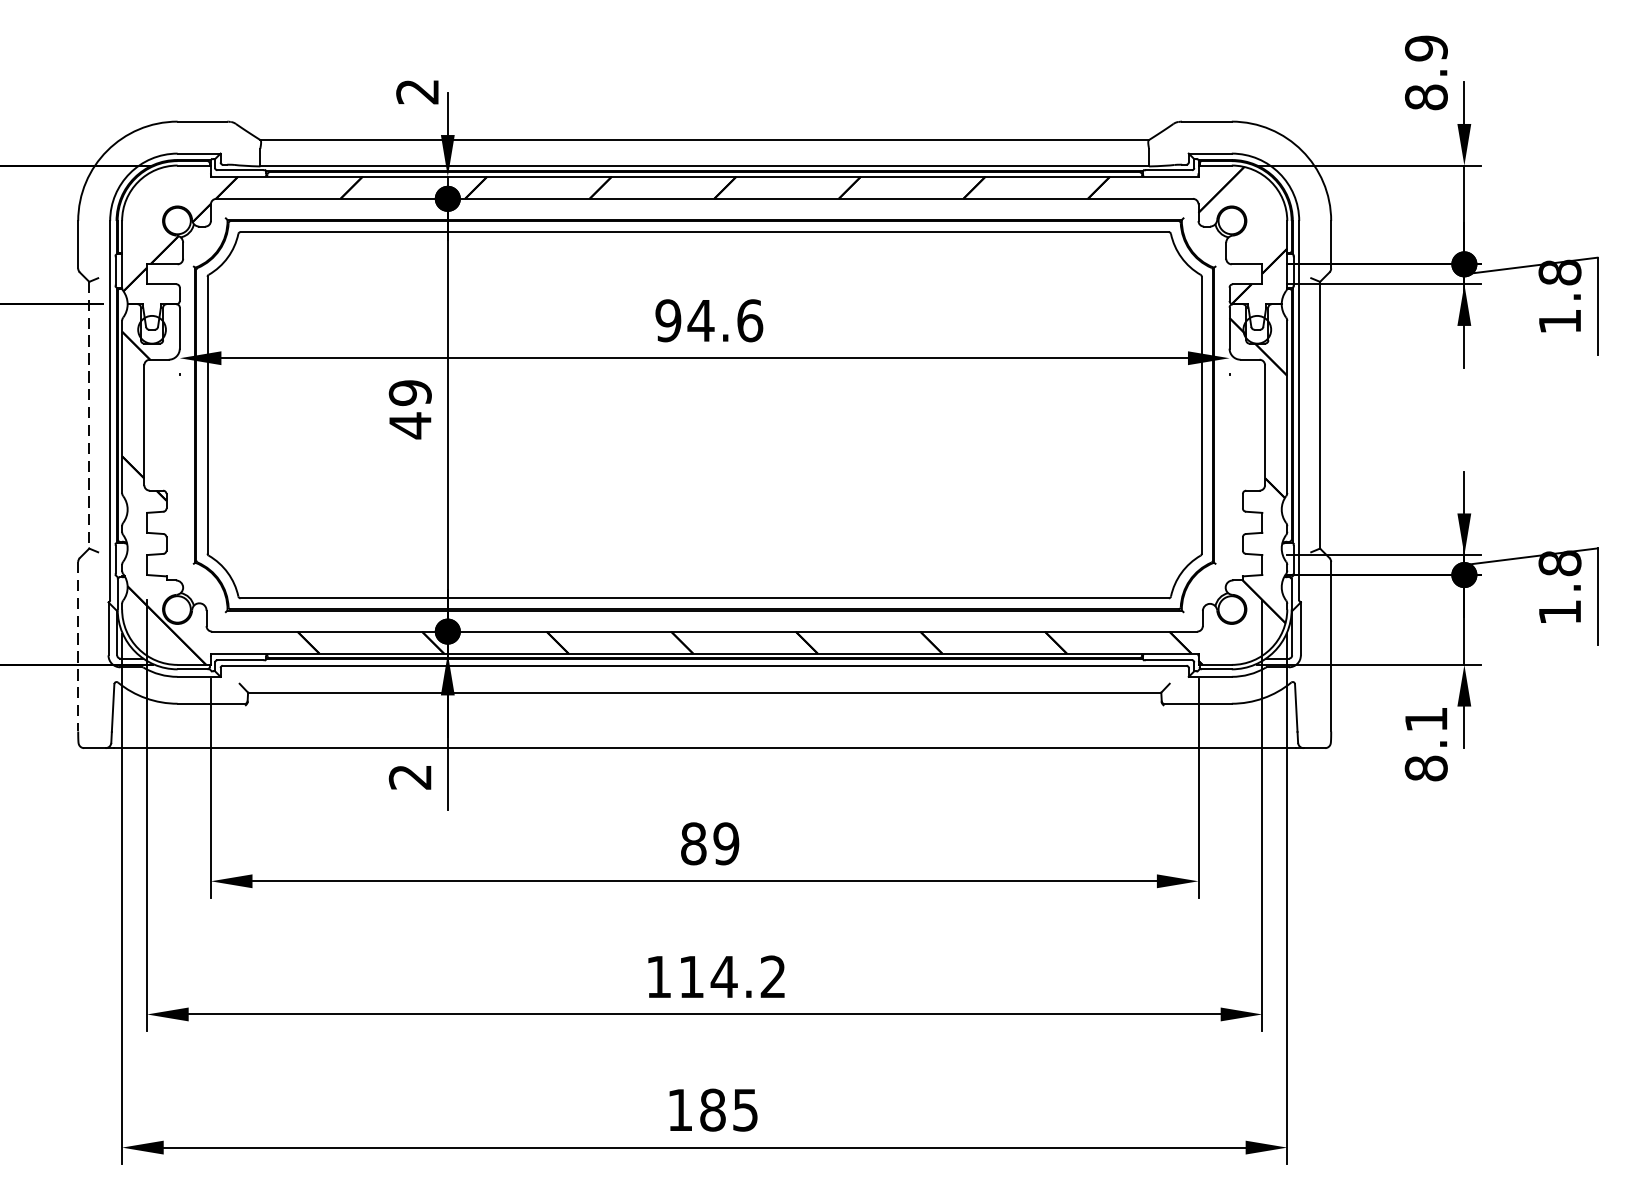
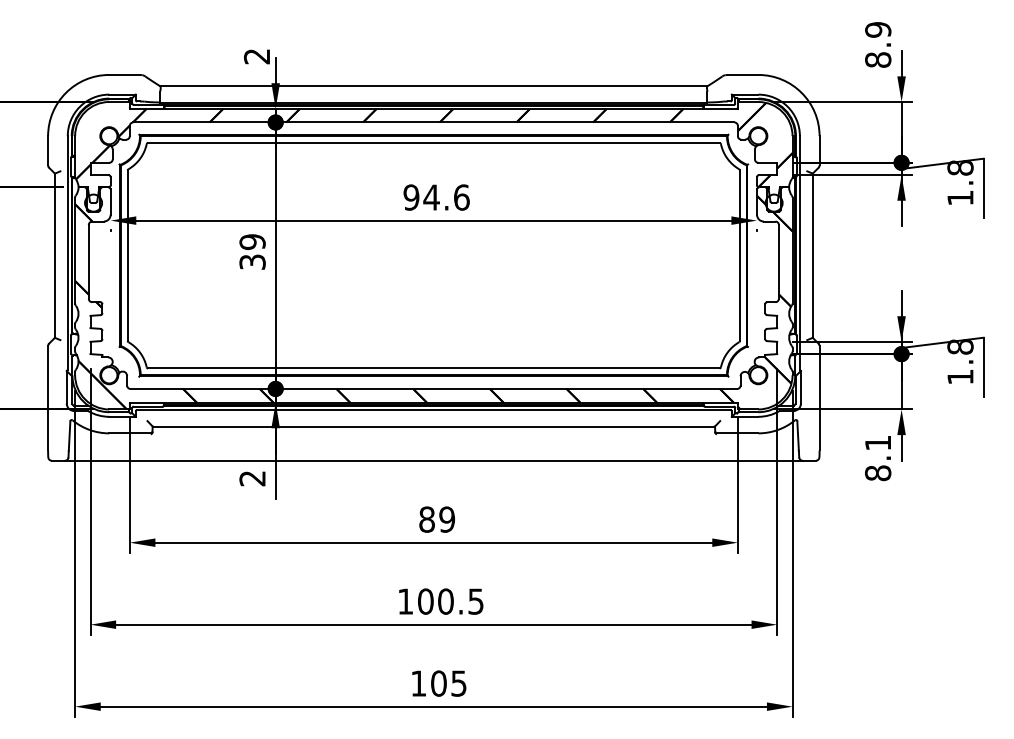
line: (88, 416) -> (54, 256), dashed -> solid
text: (410, 424) -> (252, 261), 49 -> 39
line: (78, 647) -> (48, 398), dashed -> solid
text: (731, 976) -> (450, 601), 114.2 -> 100.5
text: (712, 1109) -> (438, 683), 185 -> 105

